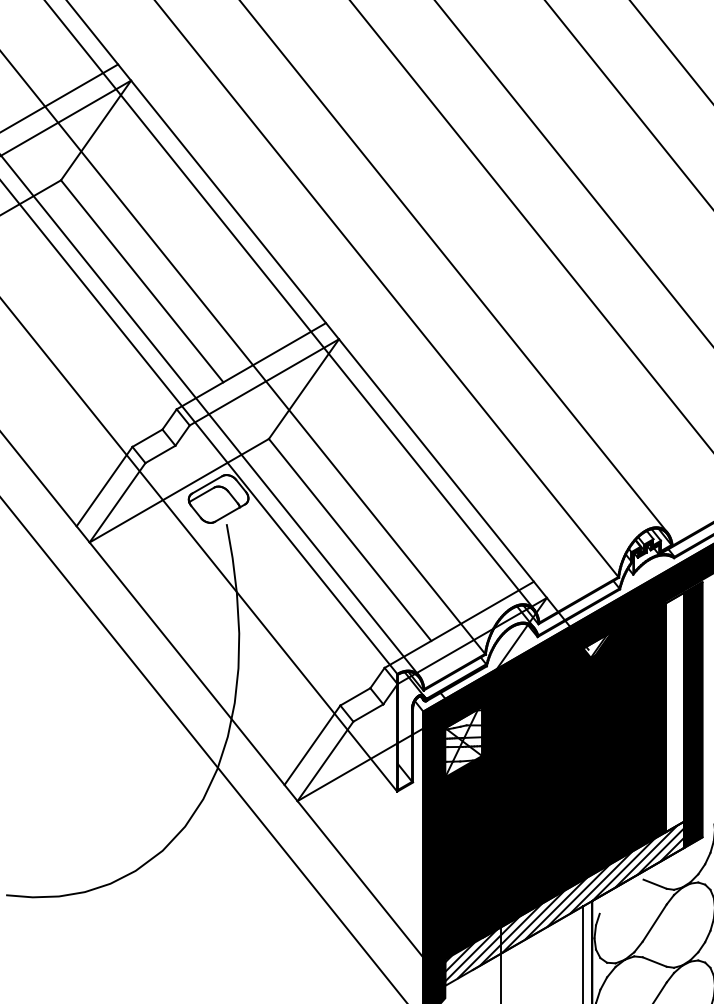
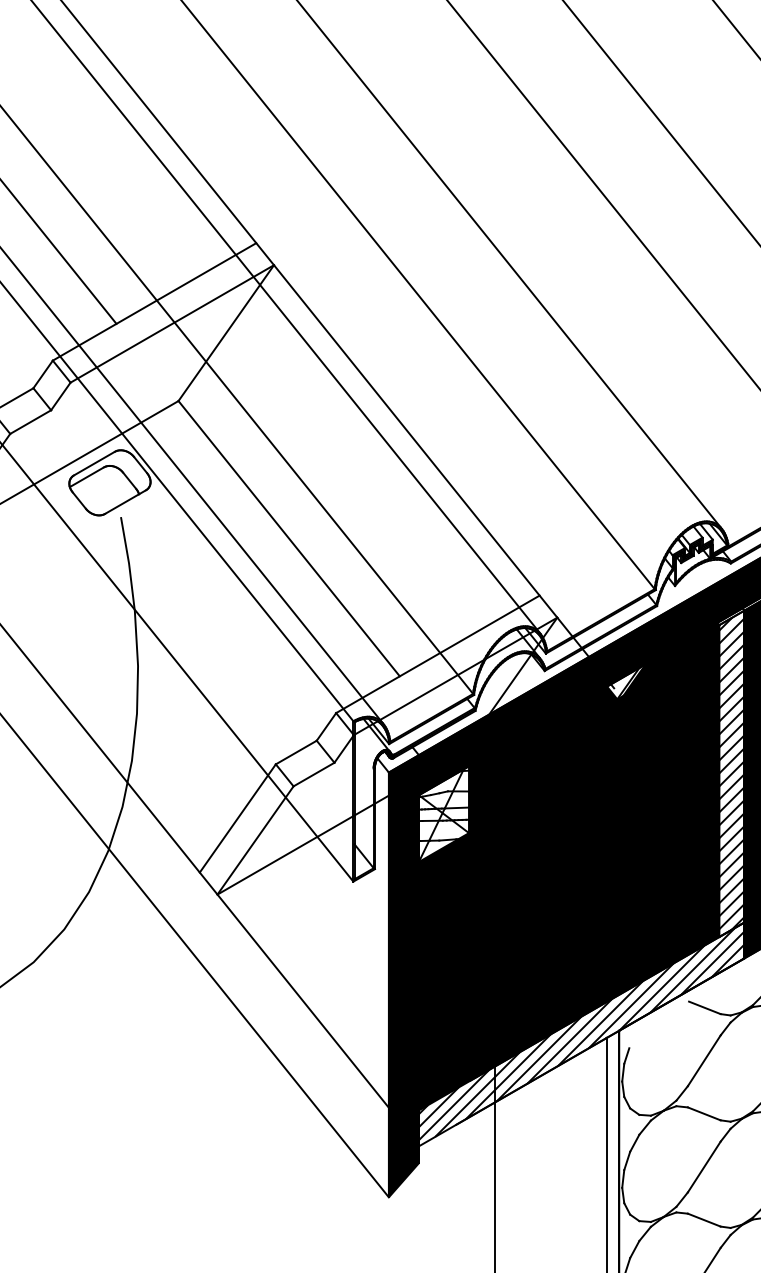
hatch: (674, 712) -> (731, 773), added

